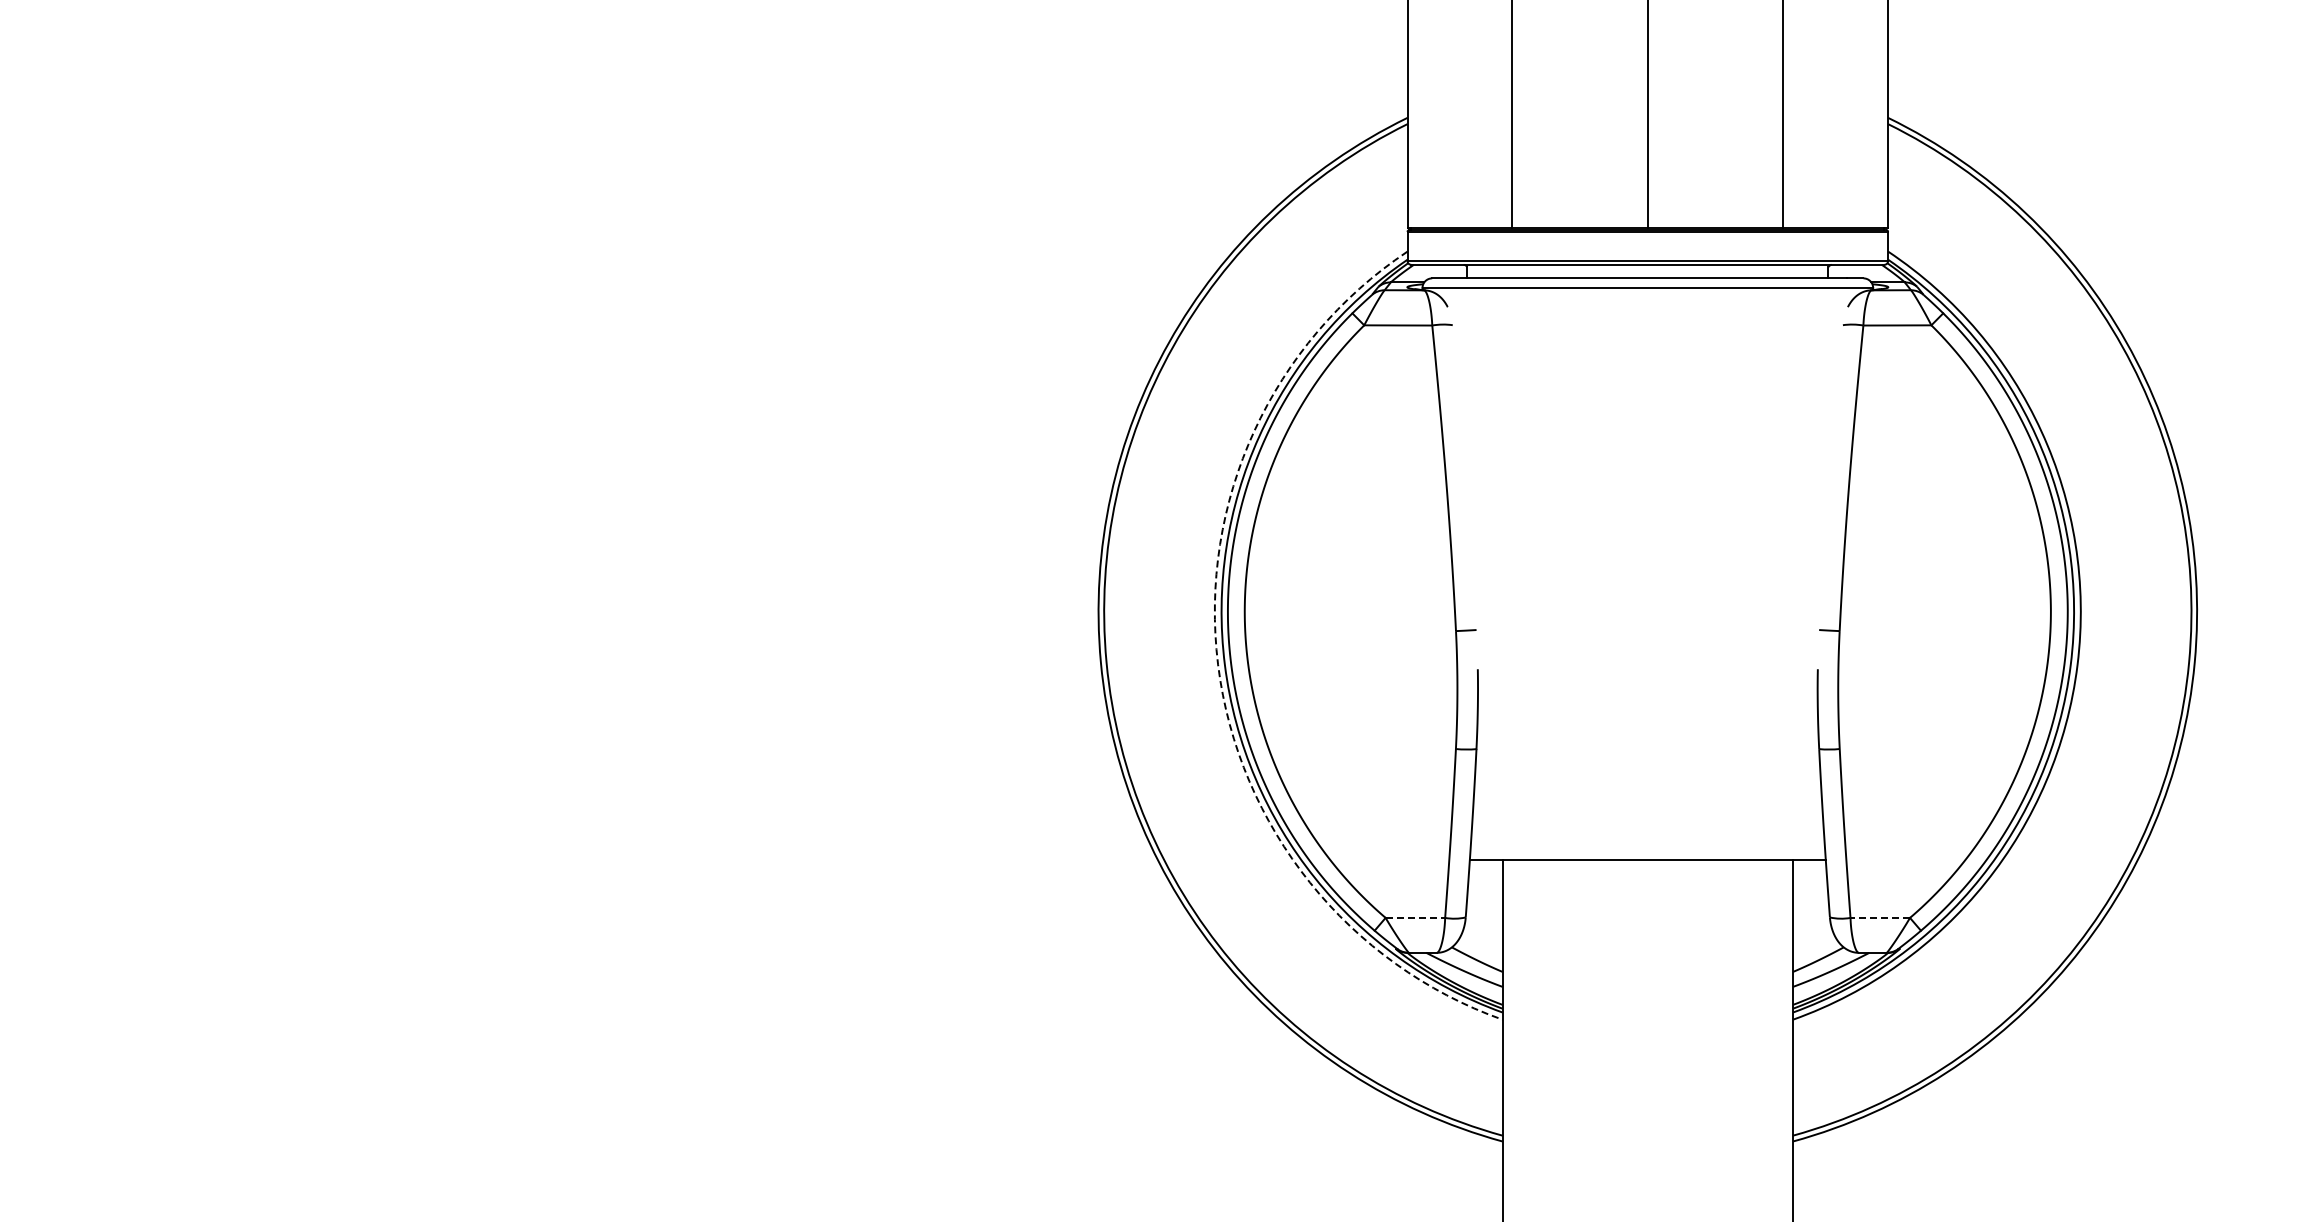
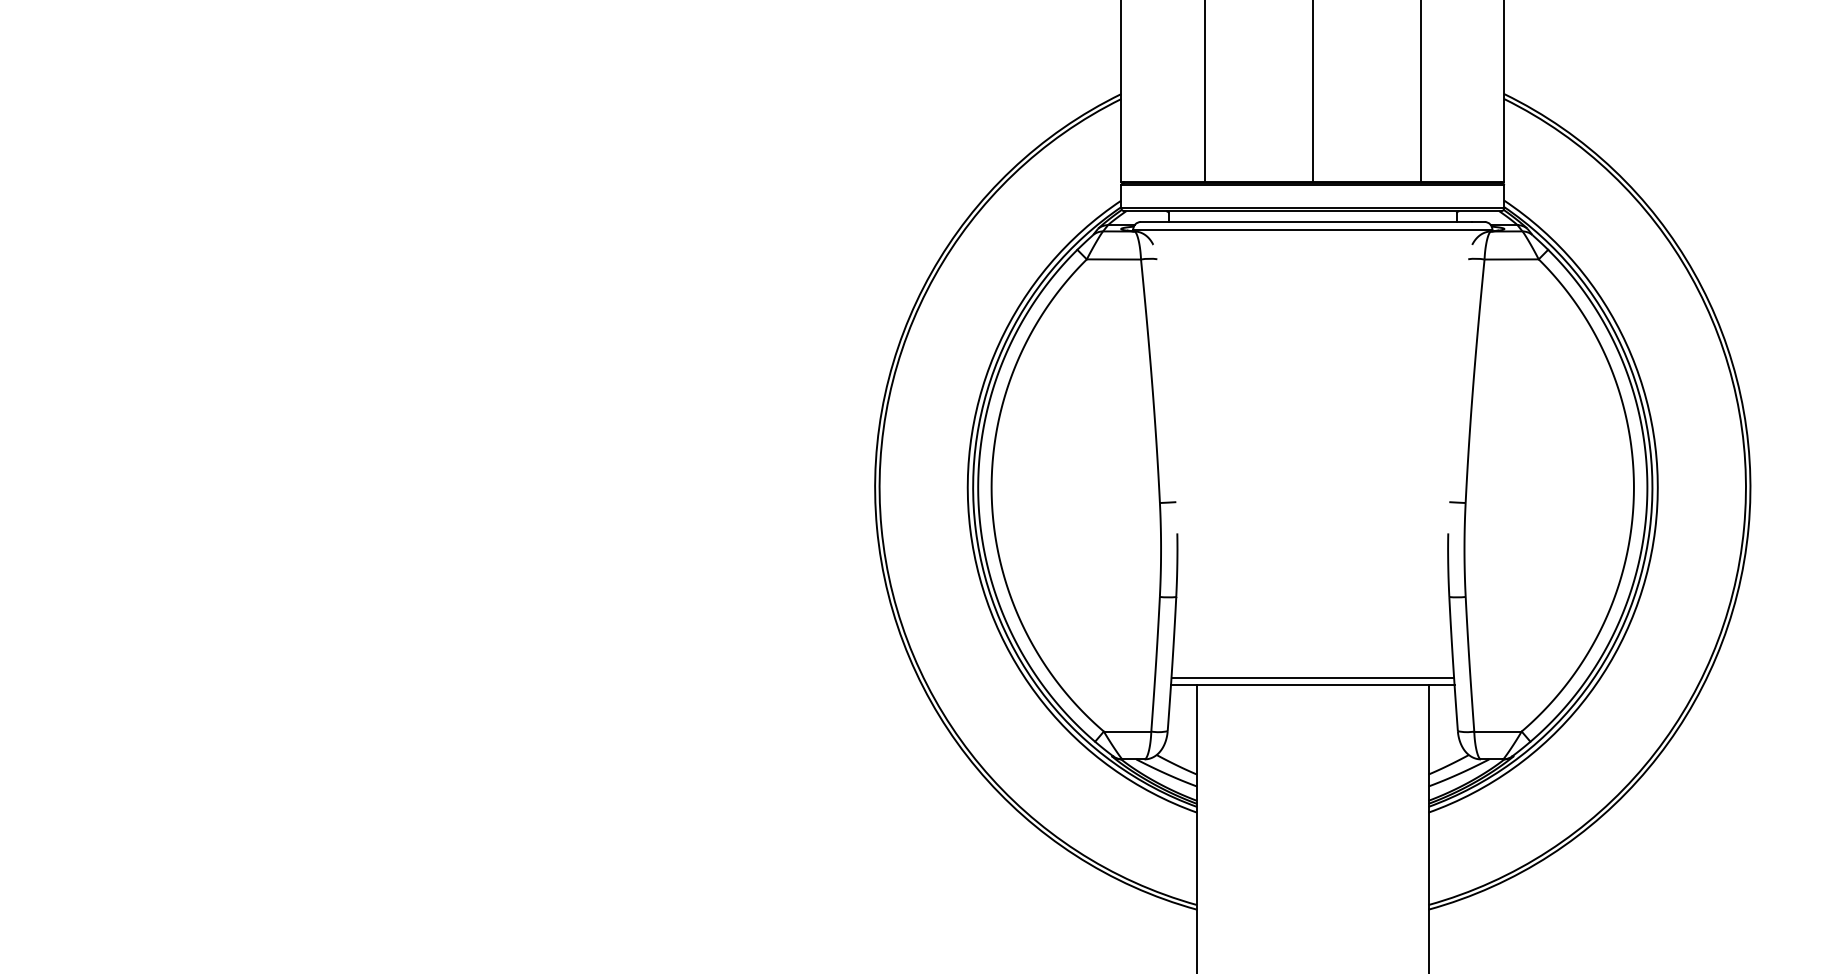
arc: (1218, 664) -> (970, 529), dashed -> solid
line: (1647, 850) -> (1312, 677), added
line: (1415, 917) -> (1127, 731), dashed -> solid
line: (1880, 917) -> (1498, 731), dashed -> solid

